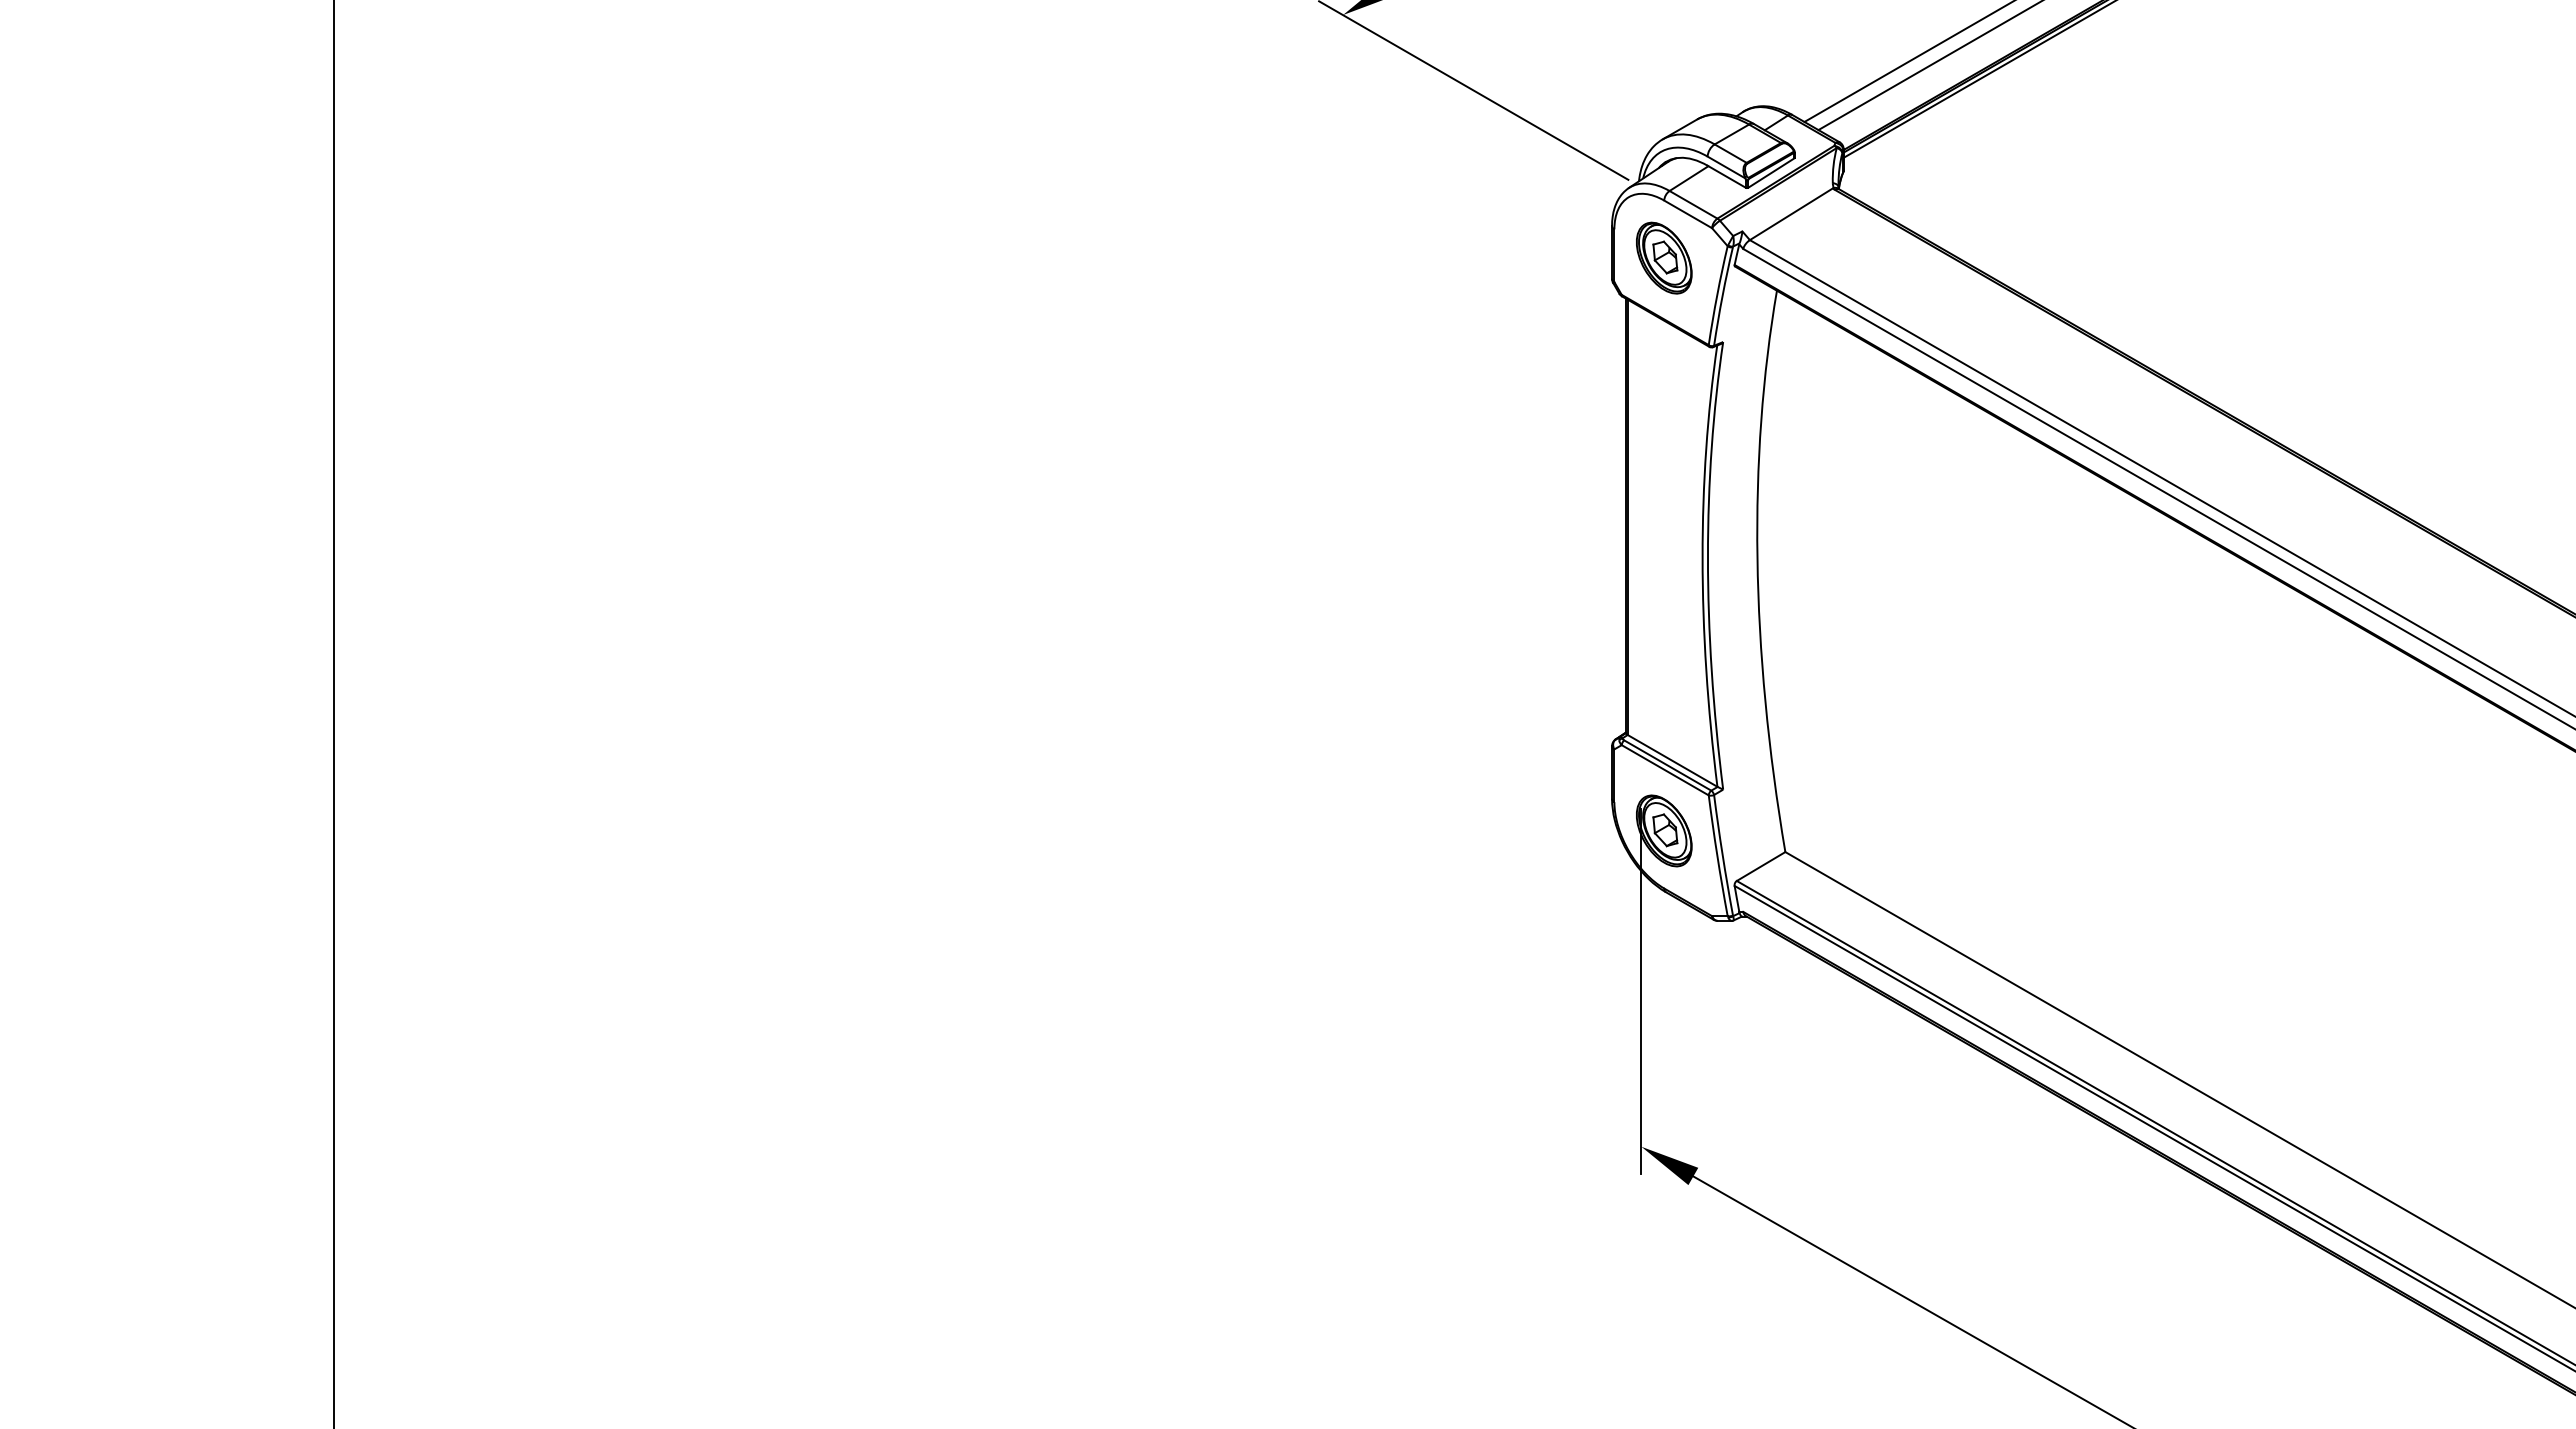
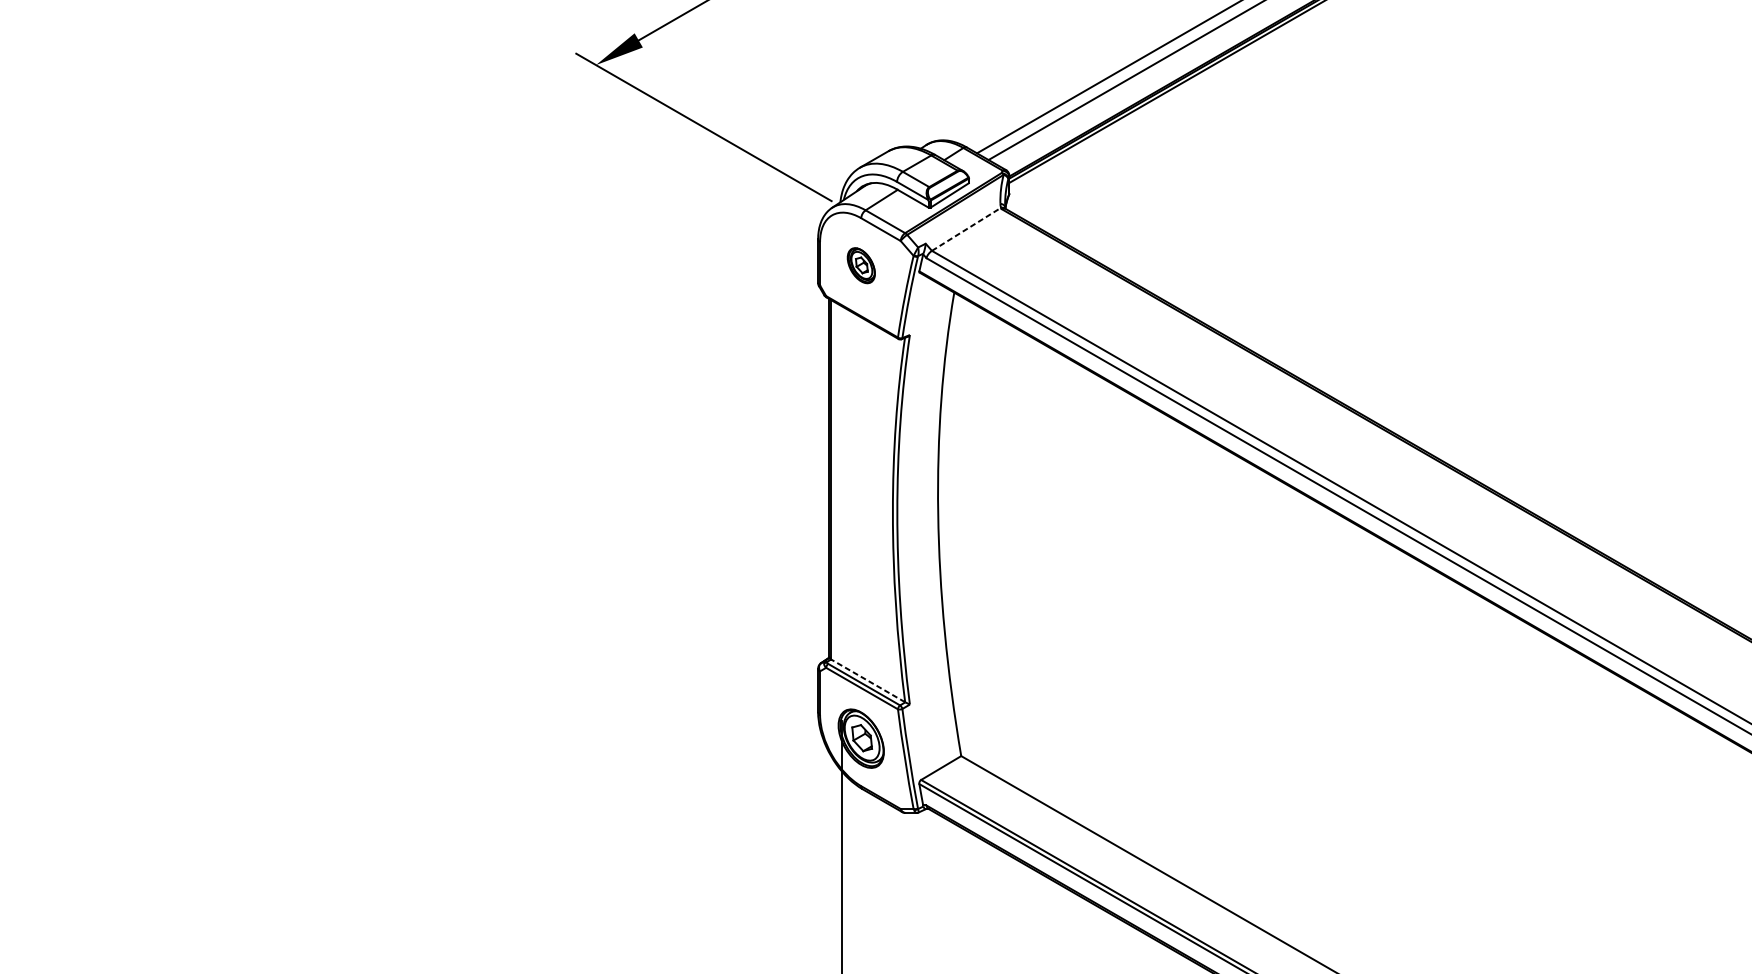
line: (1791, 214) -> (966, 229), solid -> dashed
part: (1664, 257) -> (861, 265), size x0.6
line: (1672, 761) -> (868, 681), solid -> dashed

